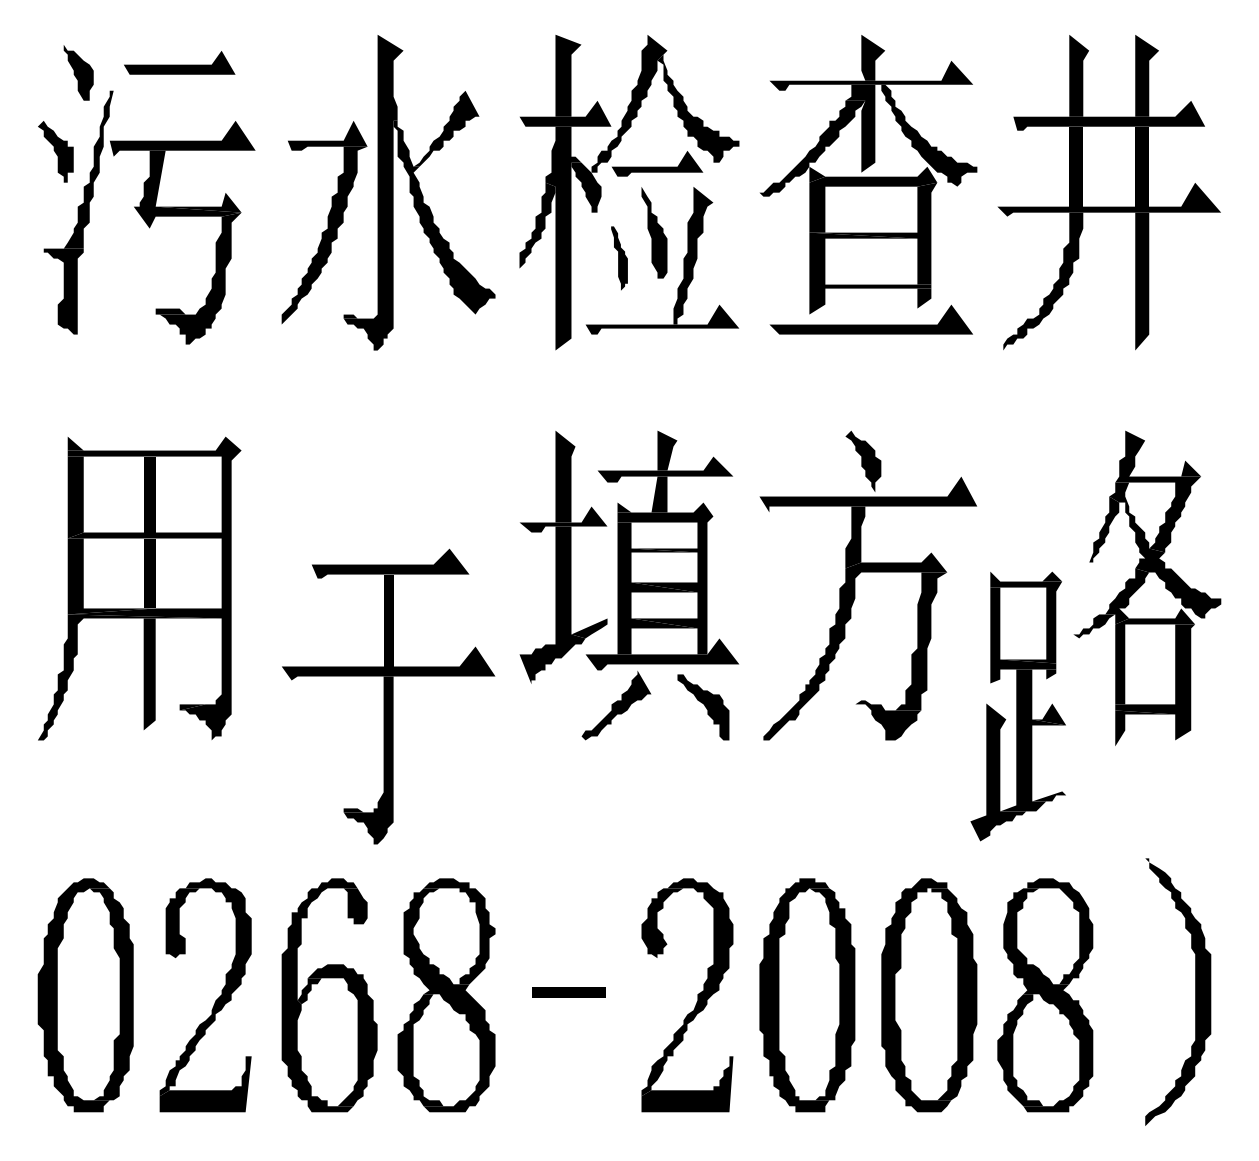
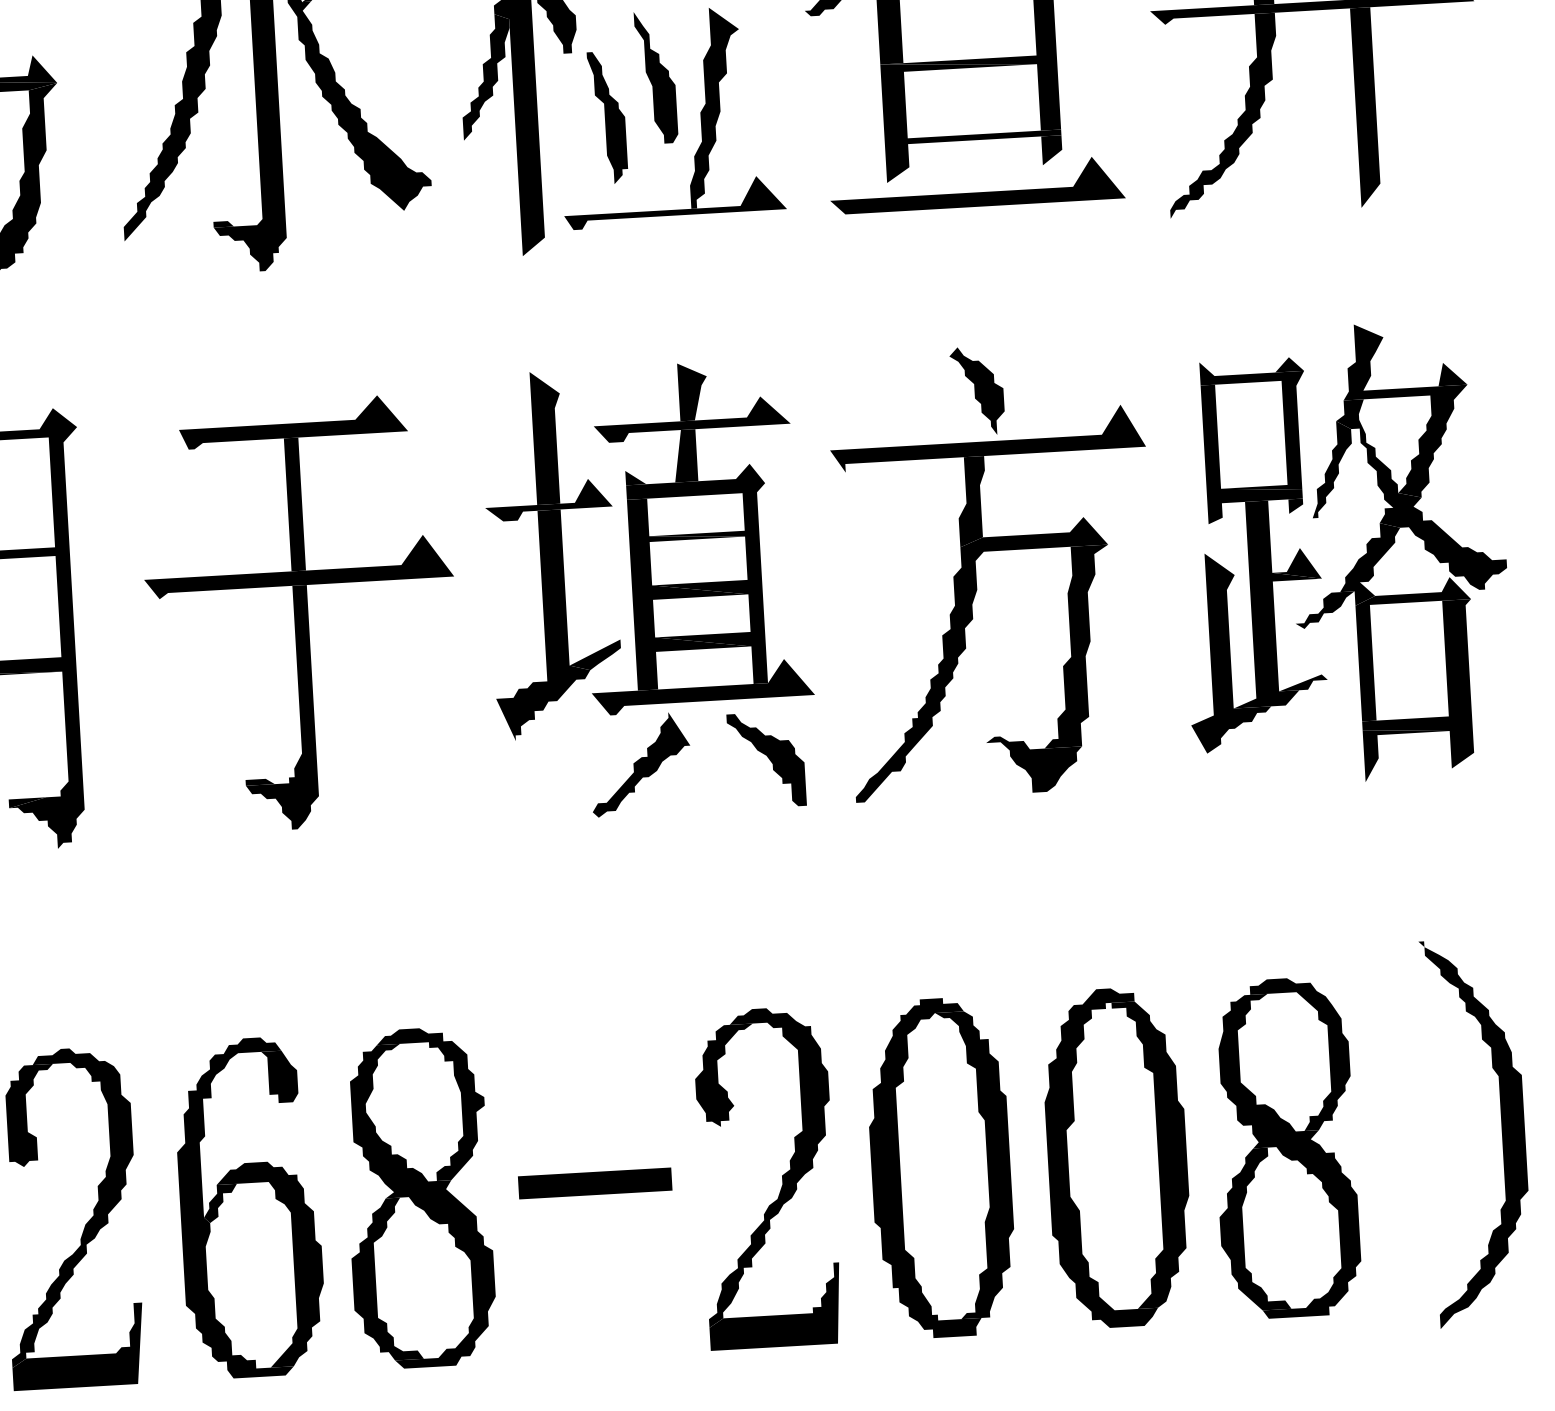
part: (619, 258) -> (607, 117), size x1.43
part: (388, 696) -> (301, 614), moved
part: (1017, 706) -> (1249, 555), moved
part: (568, 991) -> (595, 1182), size x1.43

